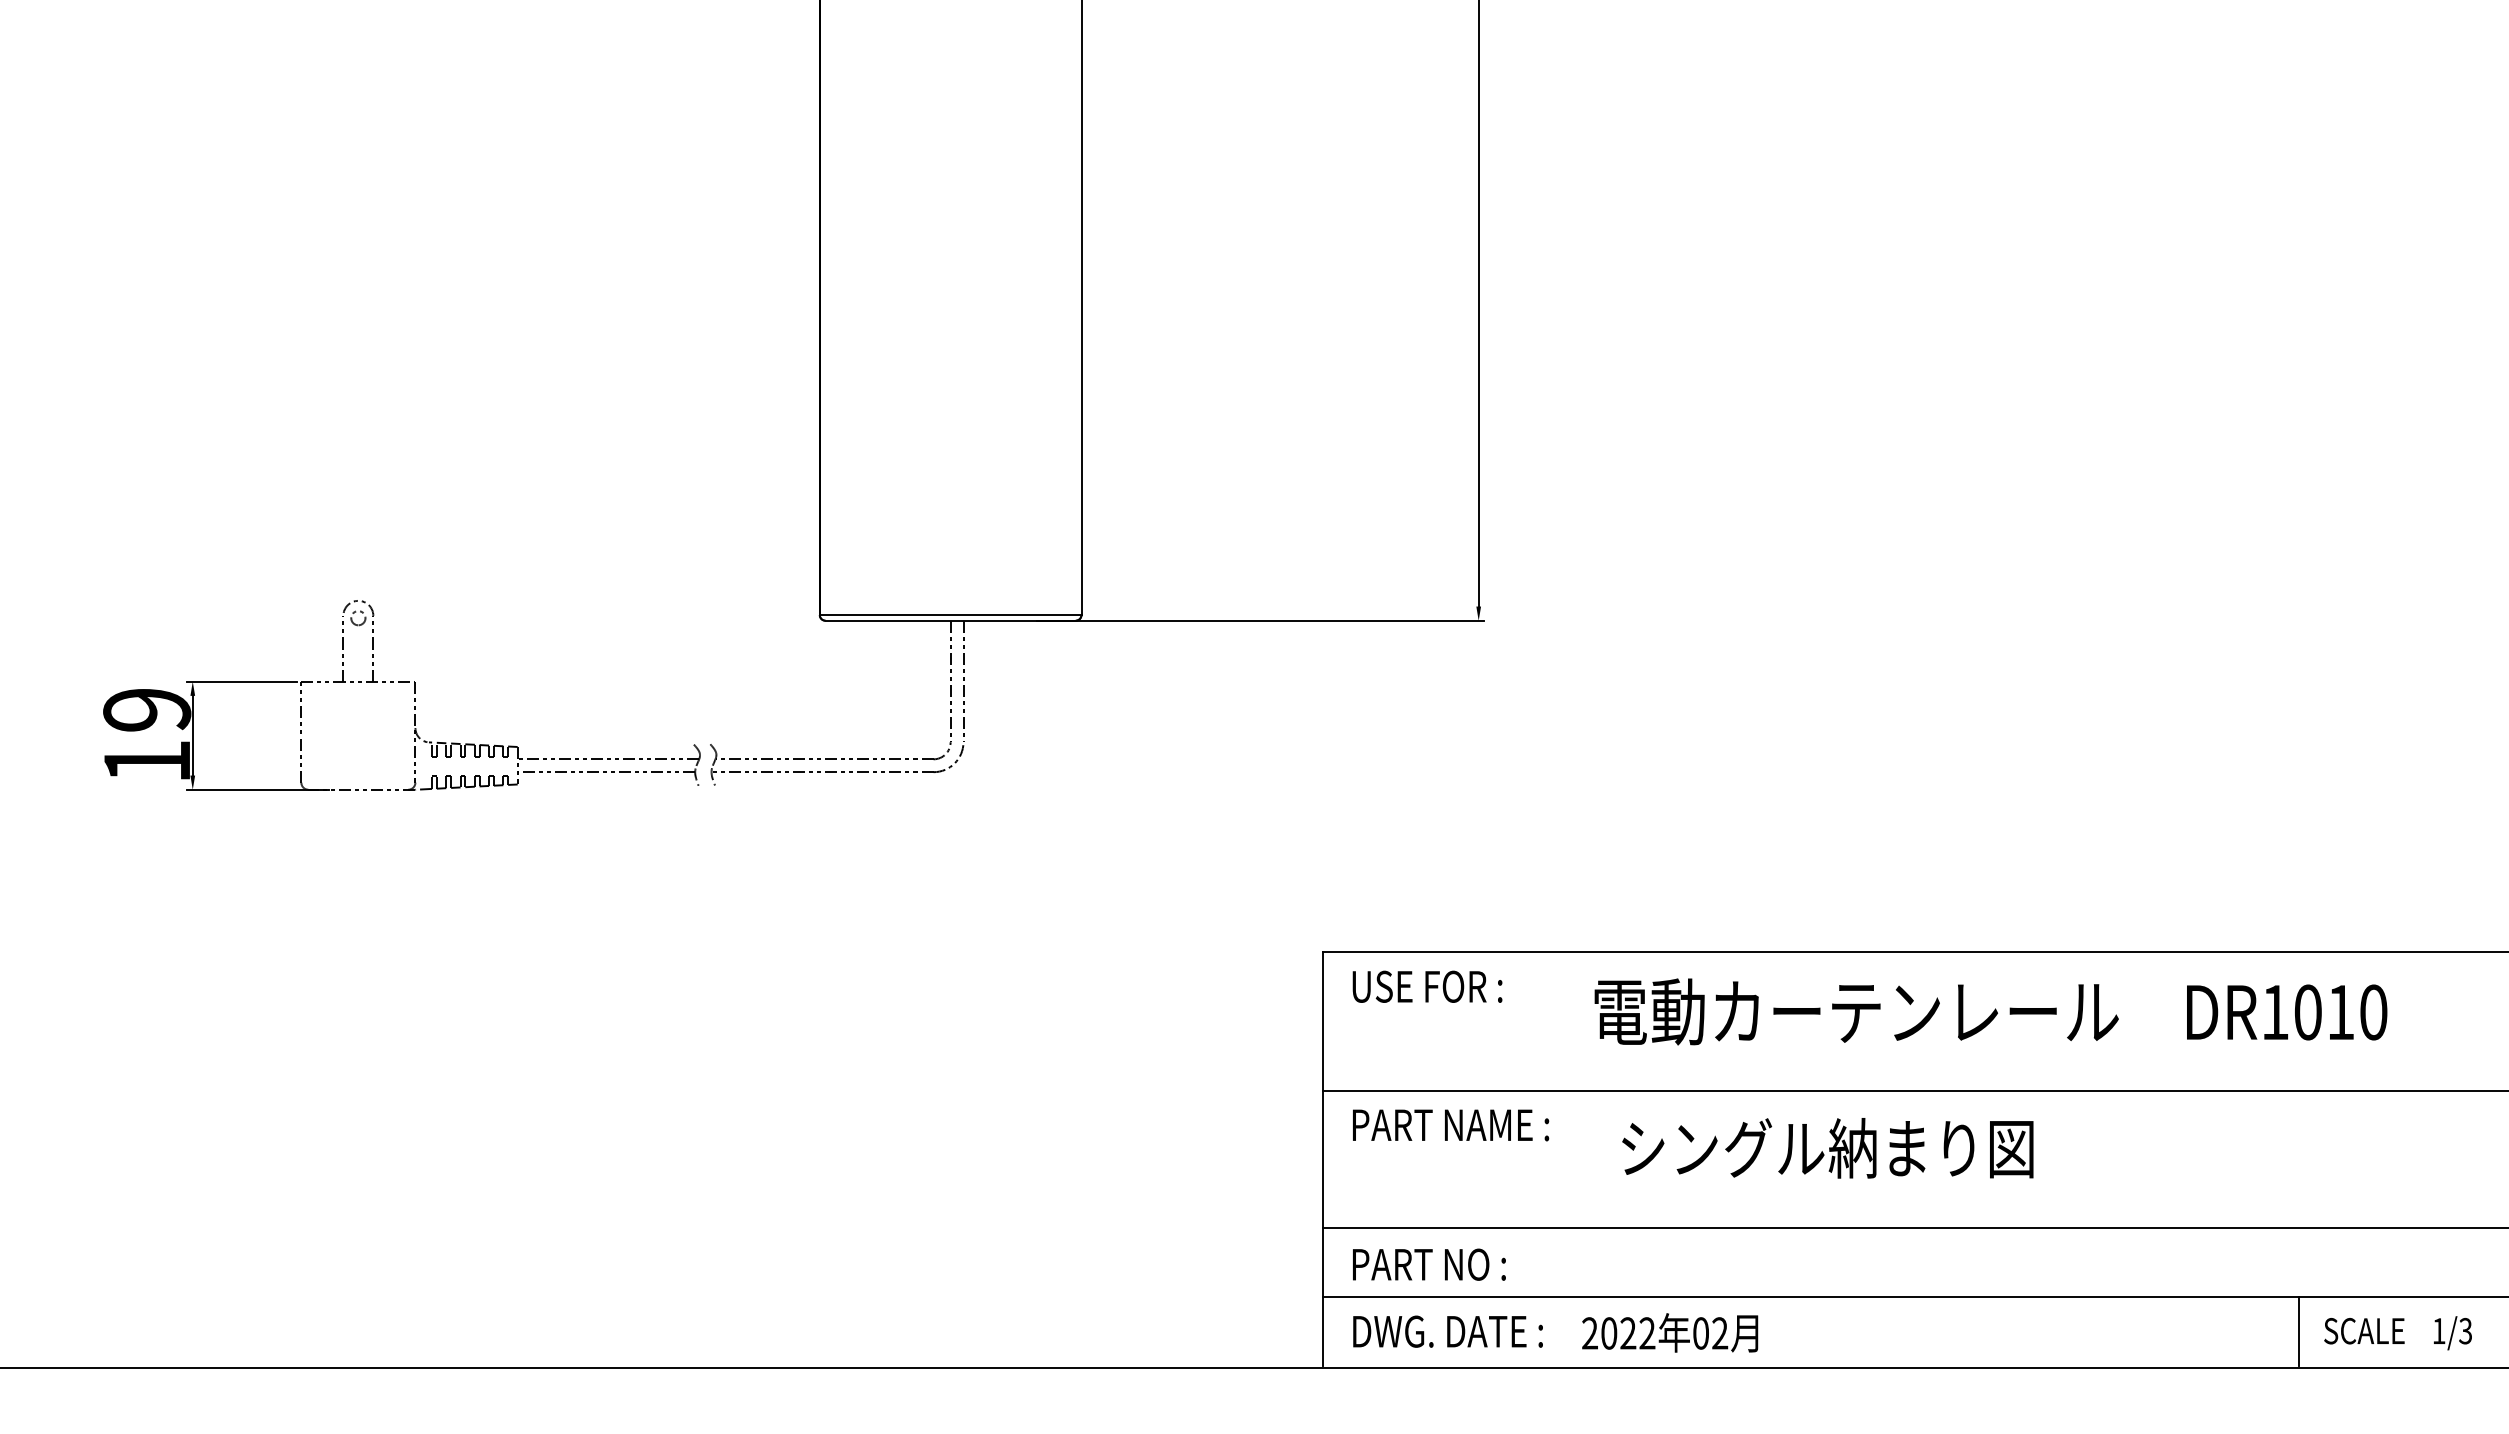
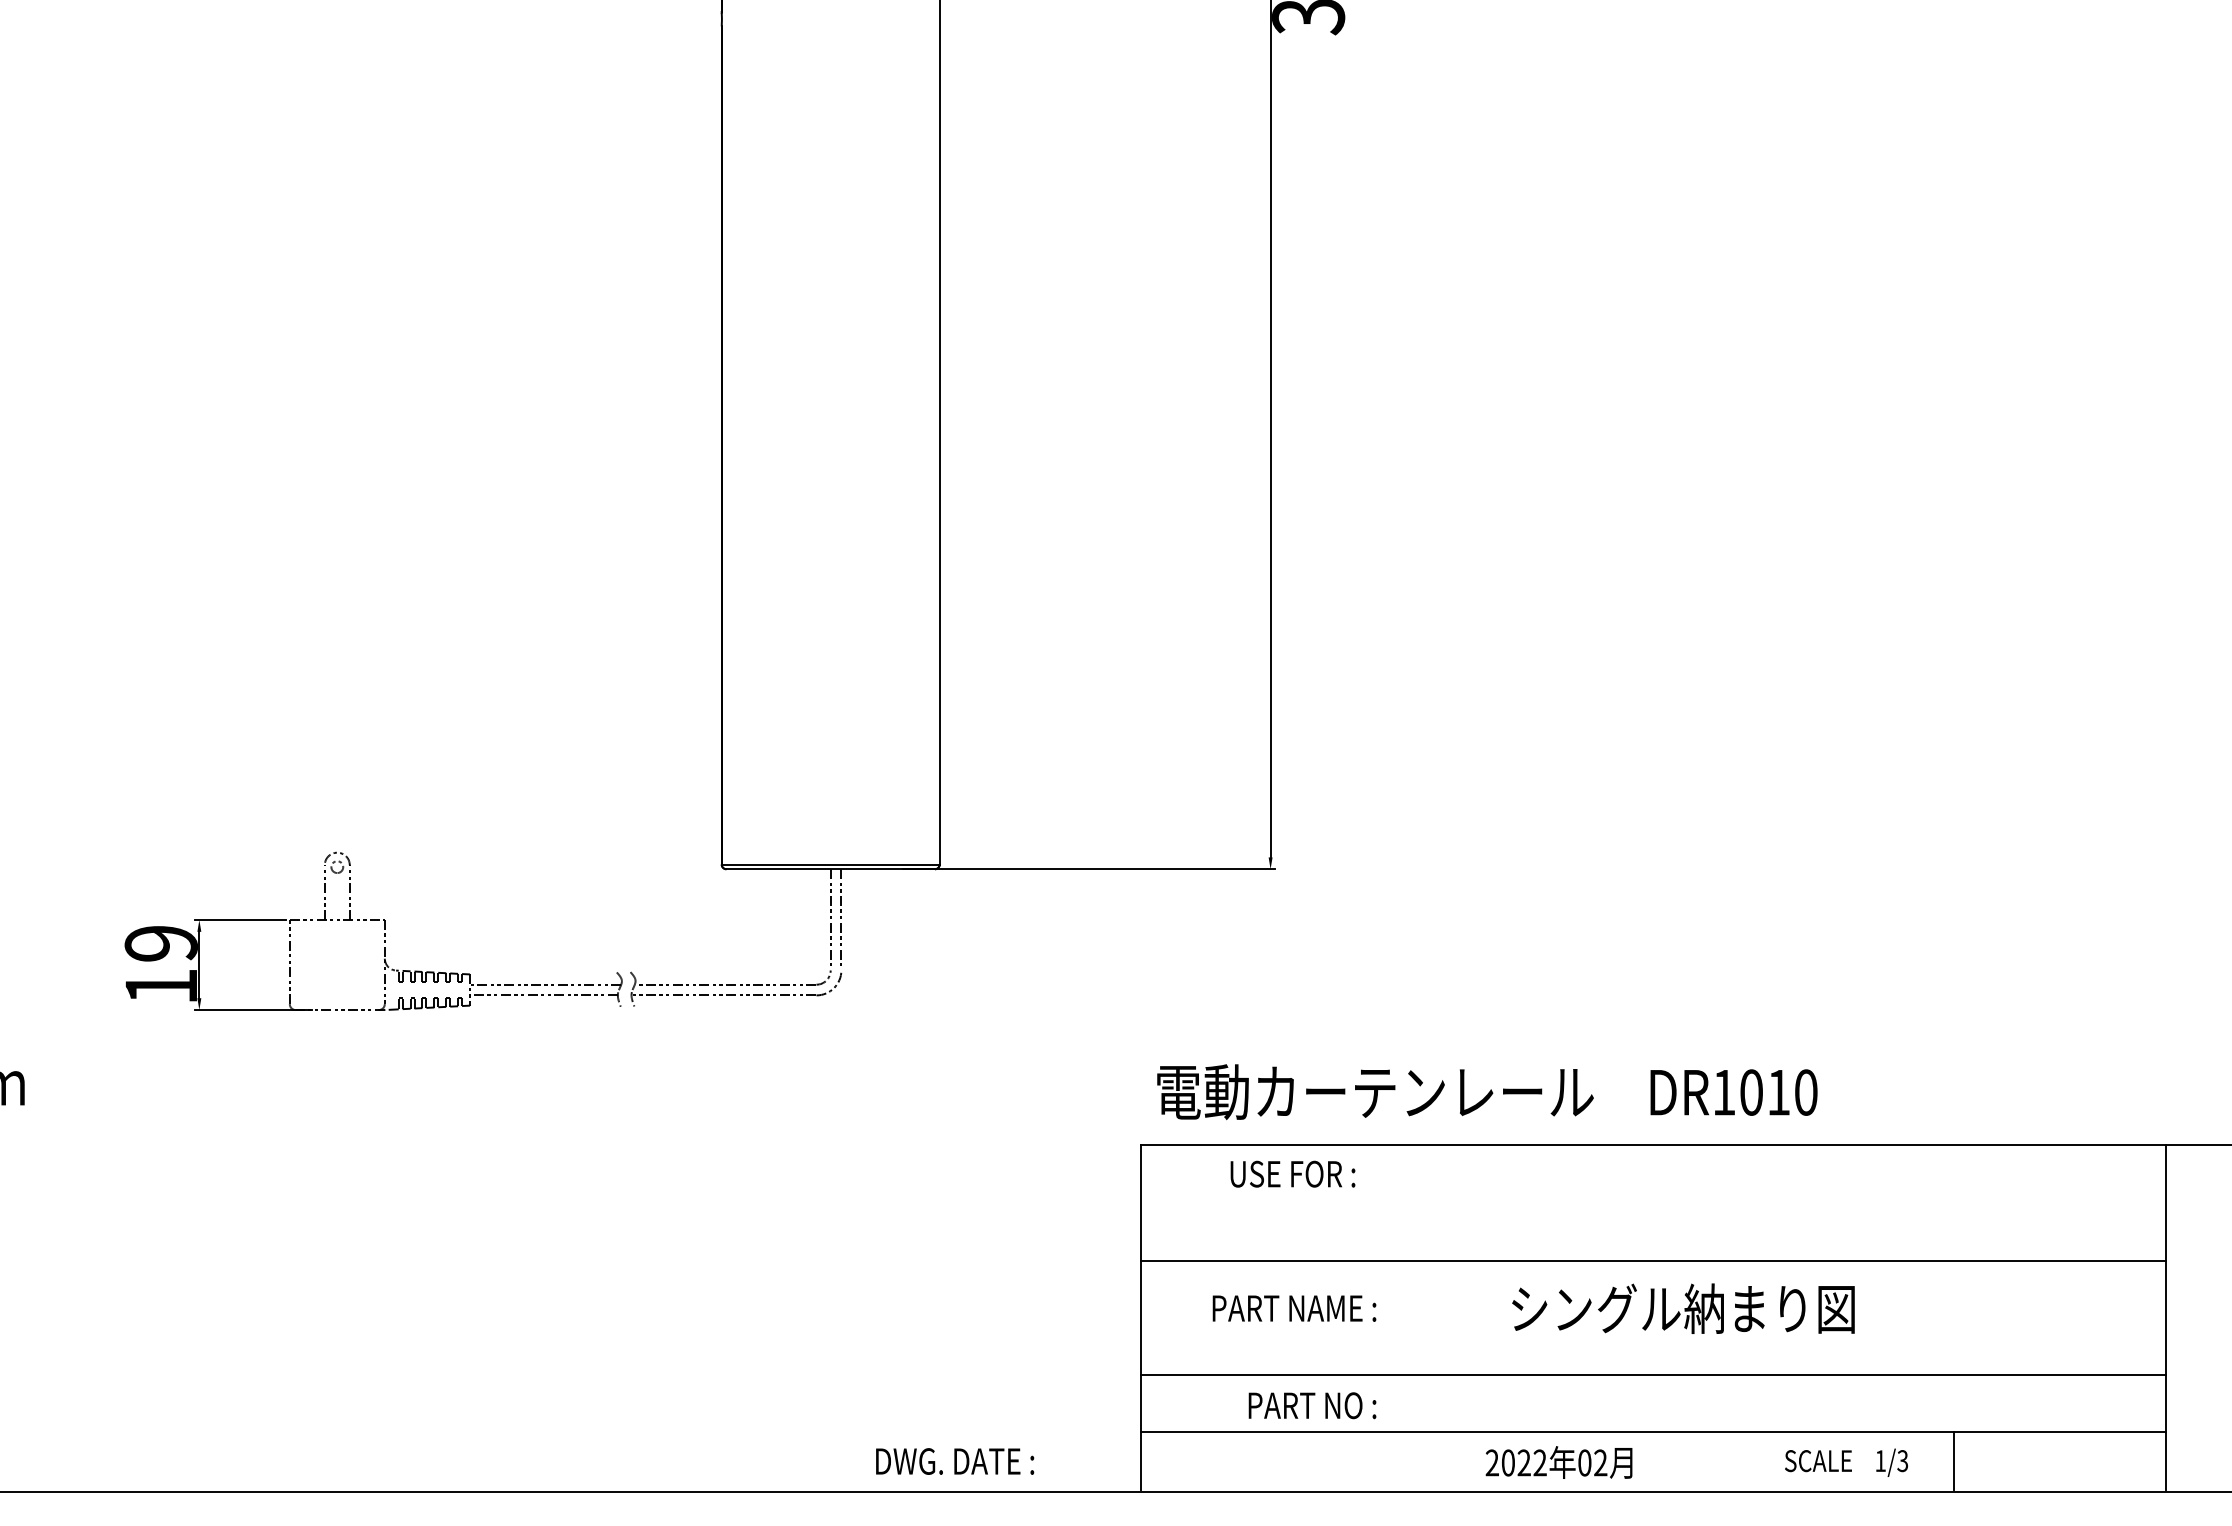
text: (1426, 985) -> (1292, 1173), moved
text: (1991, 1012) -> (1487, 1092), moved
text: (1450, 1125) -> (1294, 1308), moved
text: (1827, 1148) -> (1683, 1308), moved
text: (1429, 1264) -> (1312, 1405), moved
text: (1448, 1331) -> (955, 1461), moved
text: (1669, 1332) -> (1558, 1462), moved
text: (2398, 1332) -> (1846, 1462), moved

